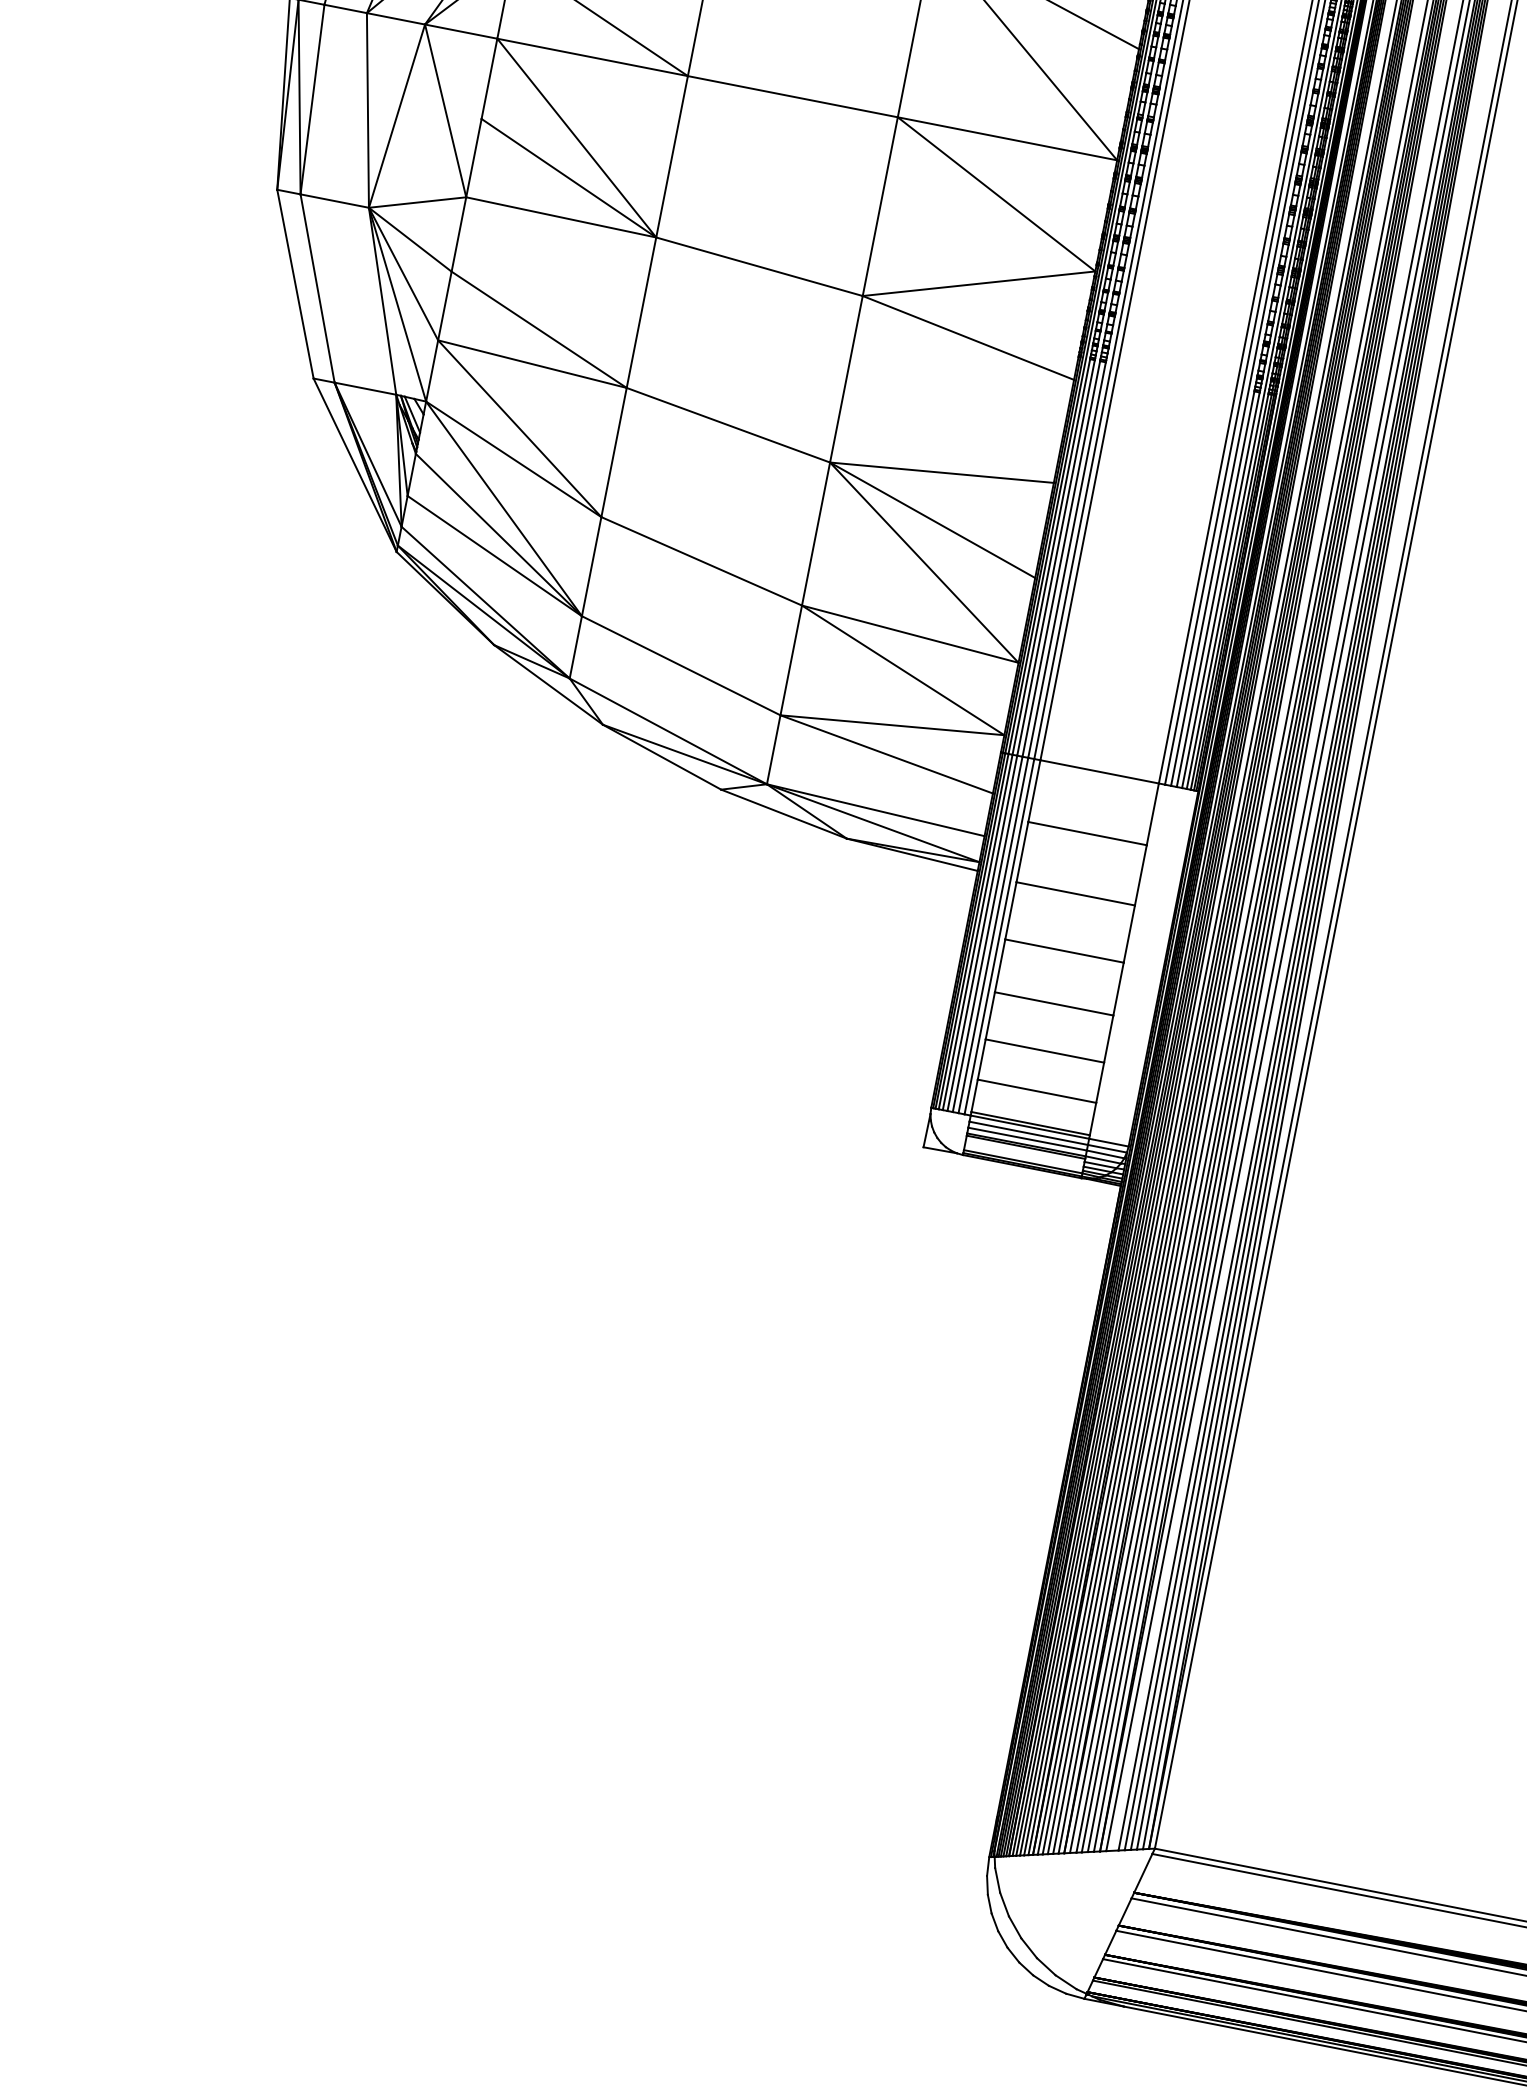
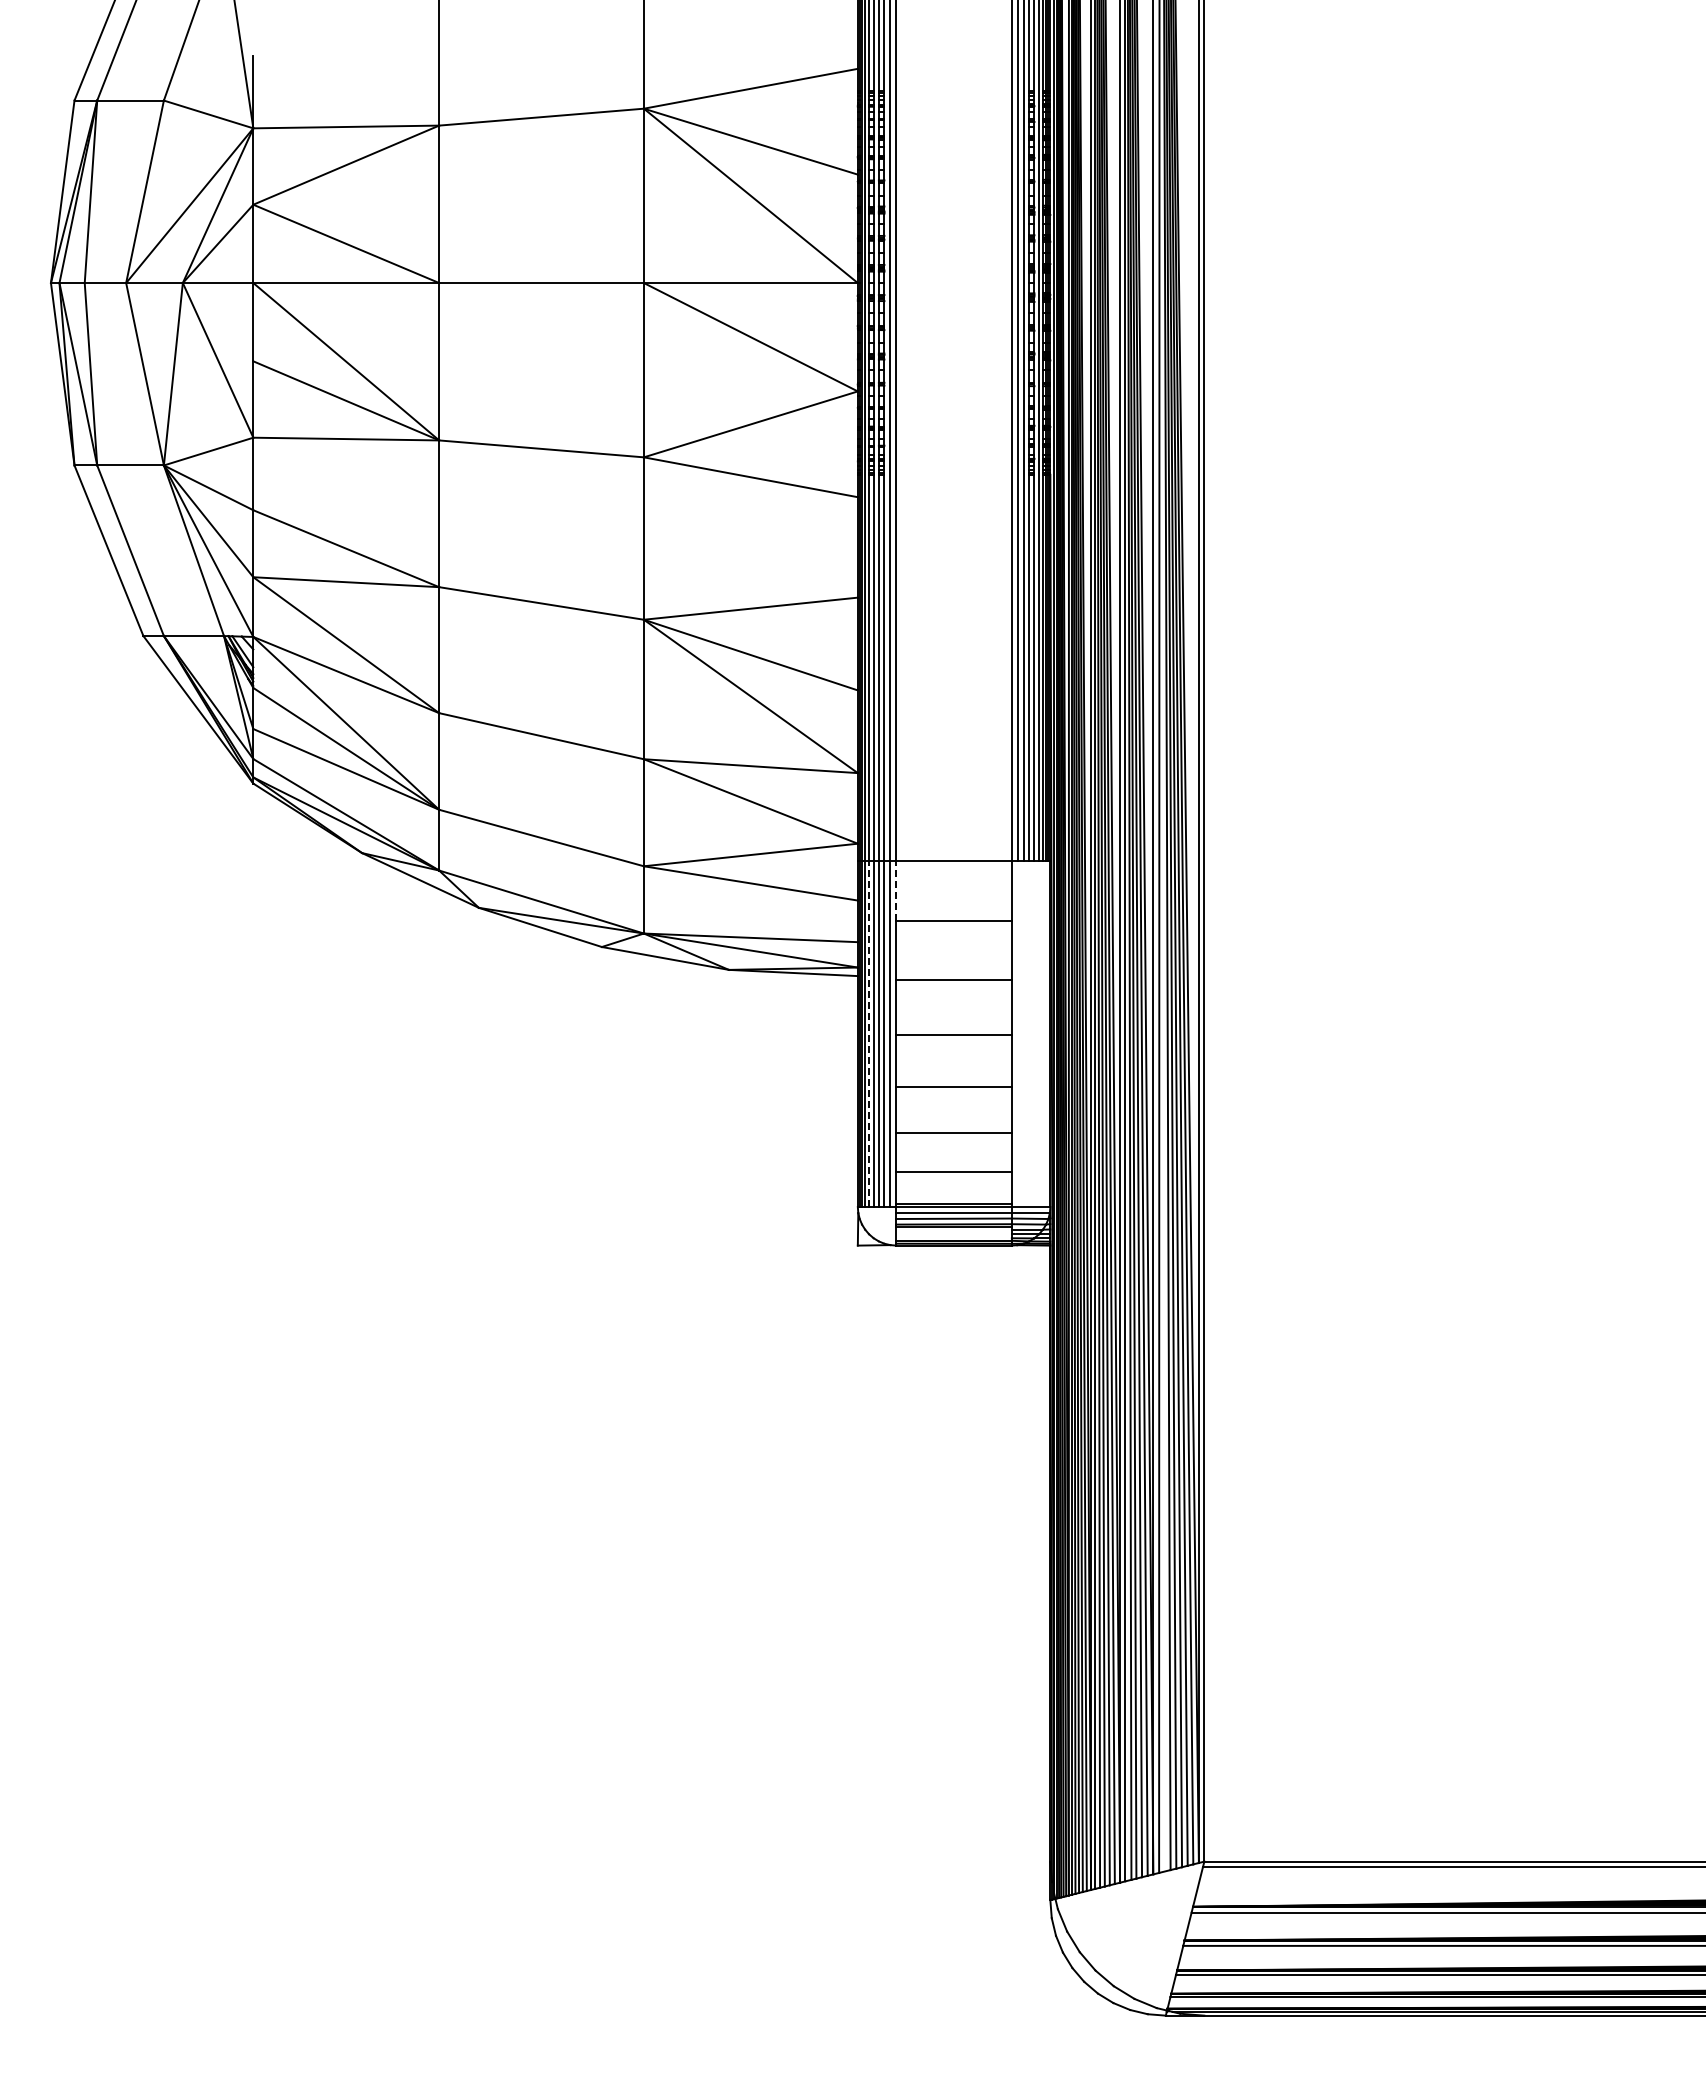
line: (1034, 790) -> (896, 890), solid -> dashed
line: (978, 932) -> (869, 1033), solid -> dashed

